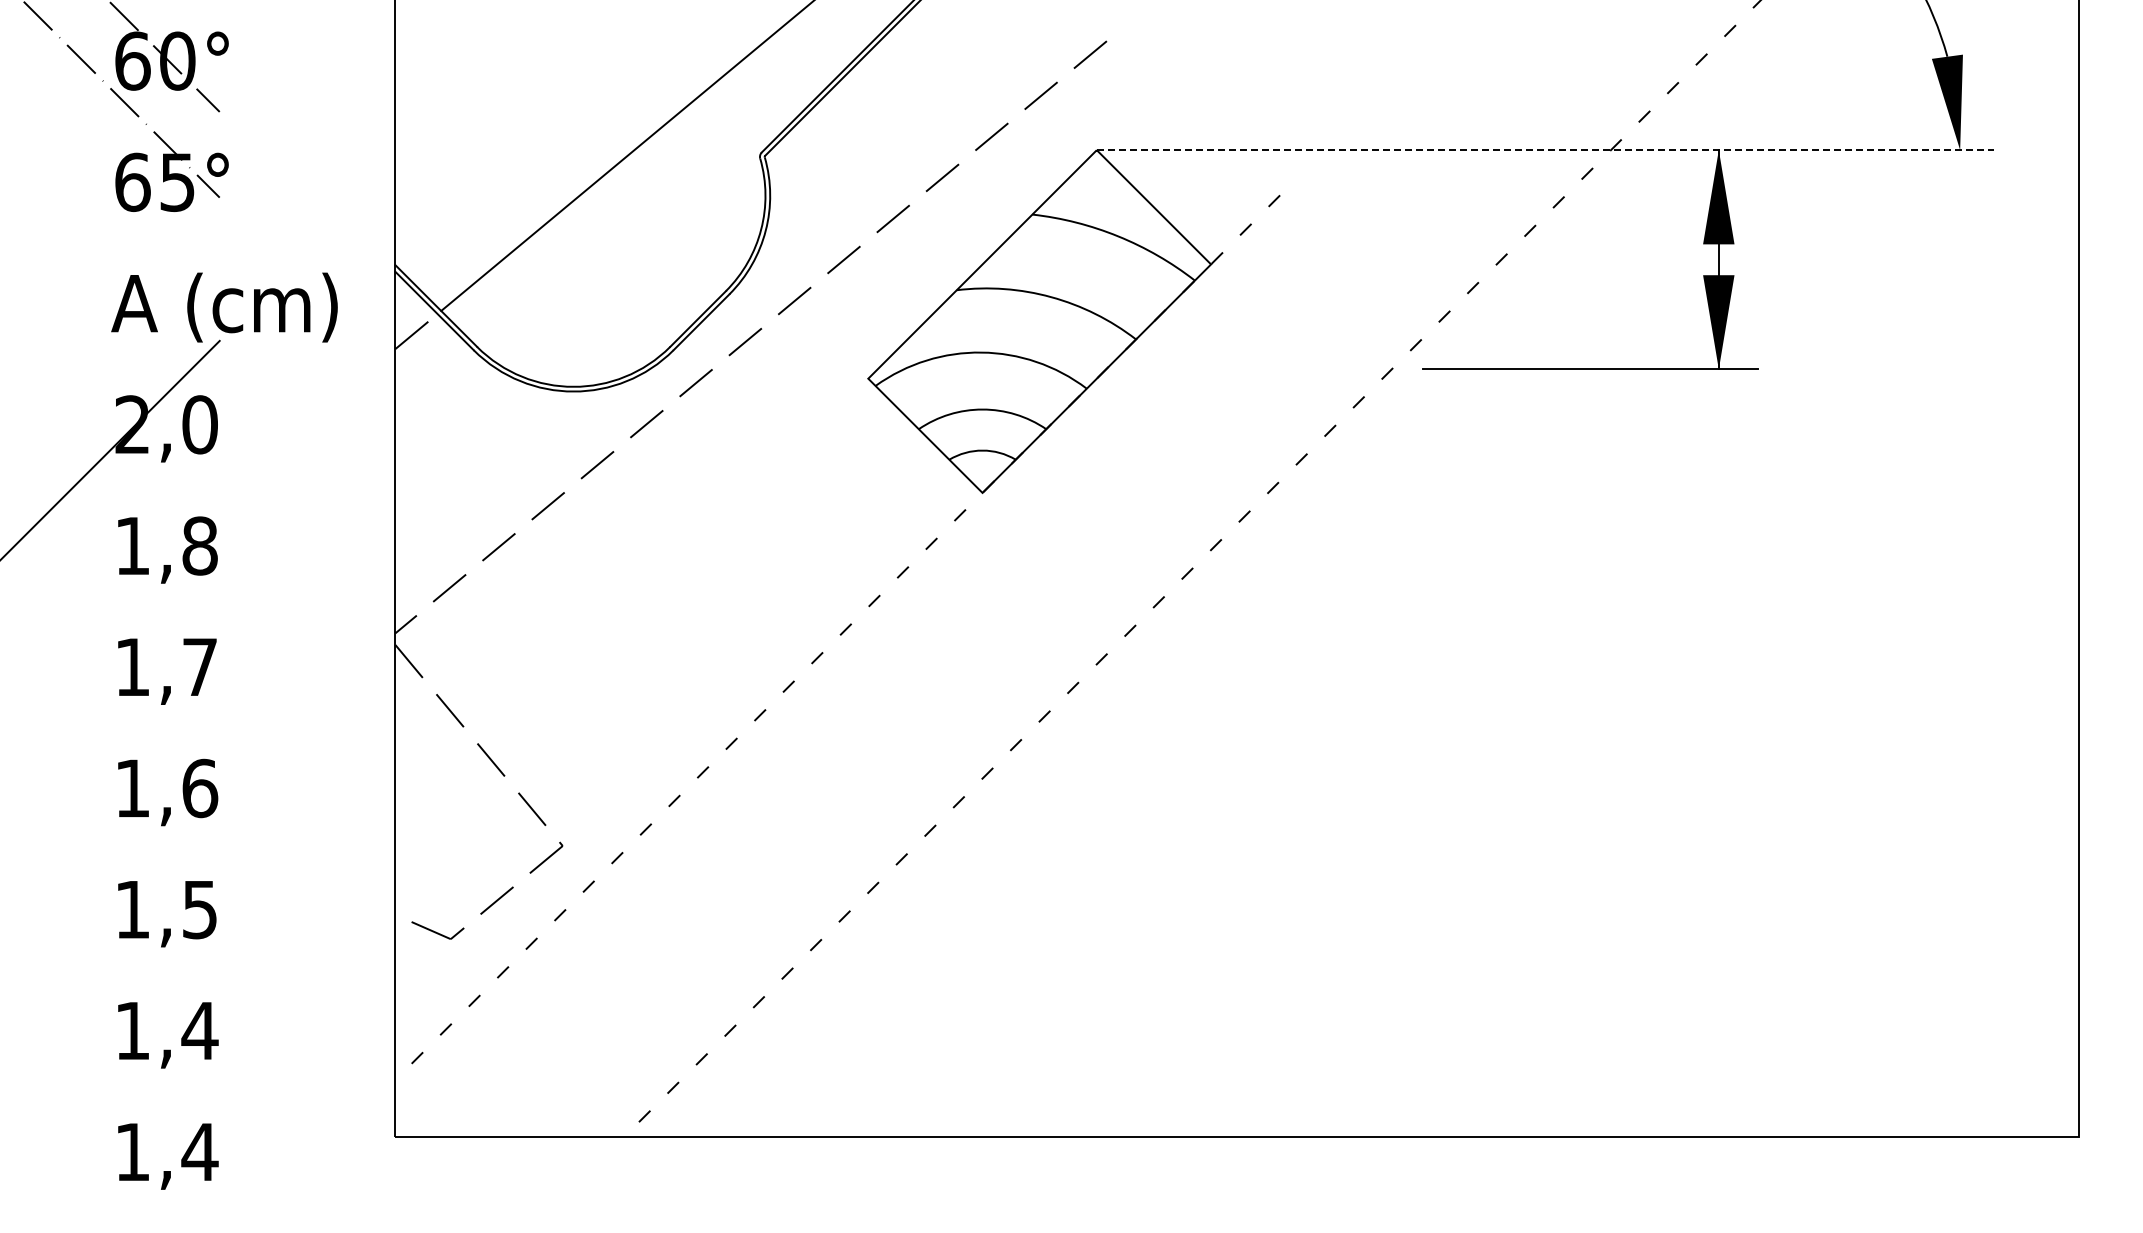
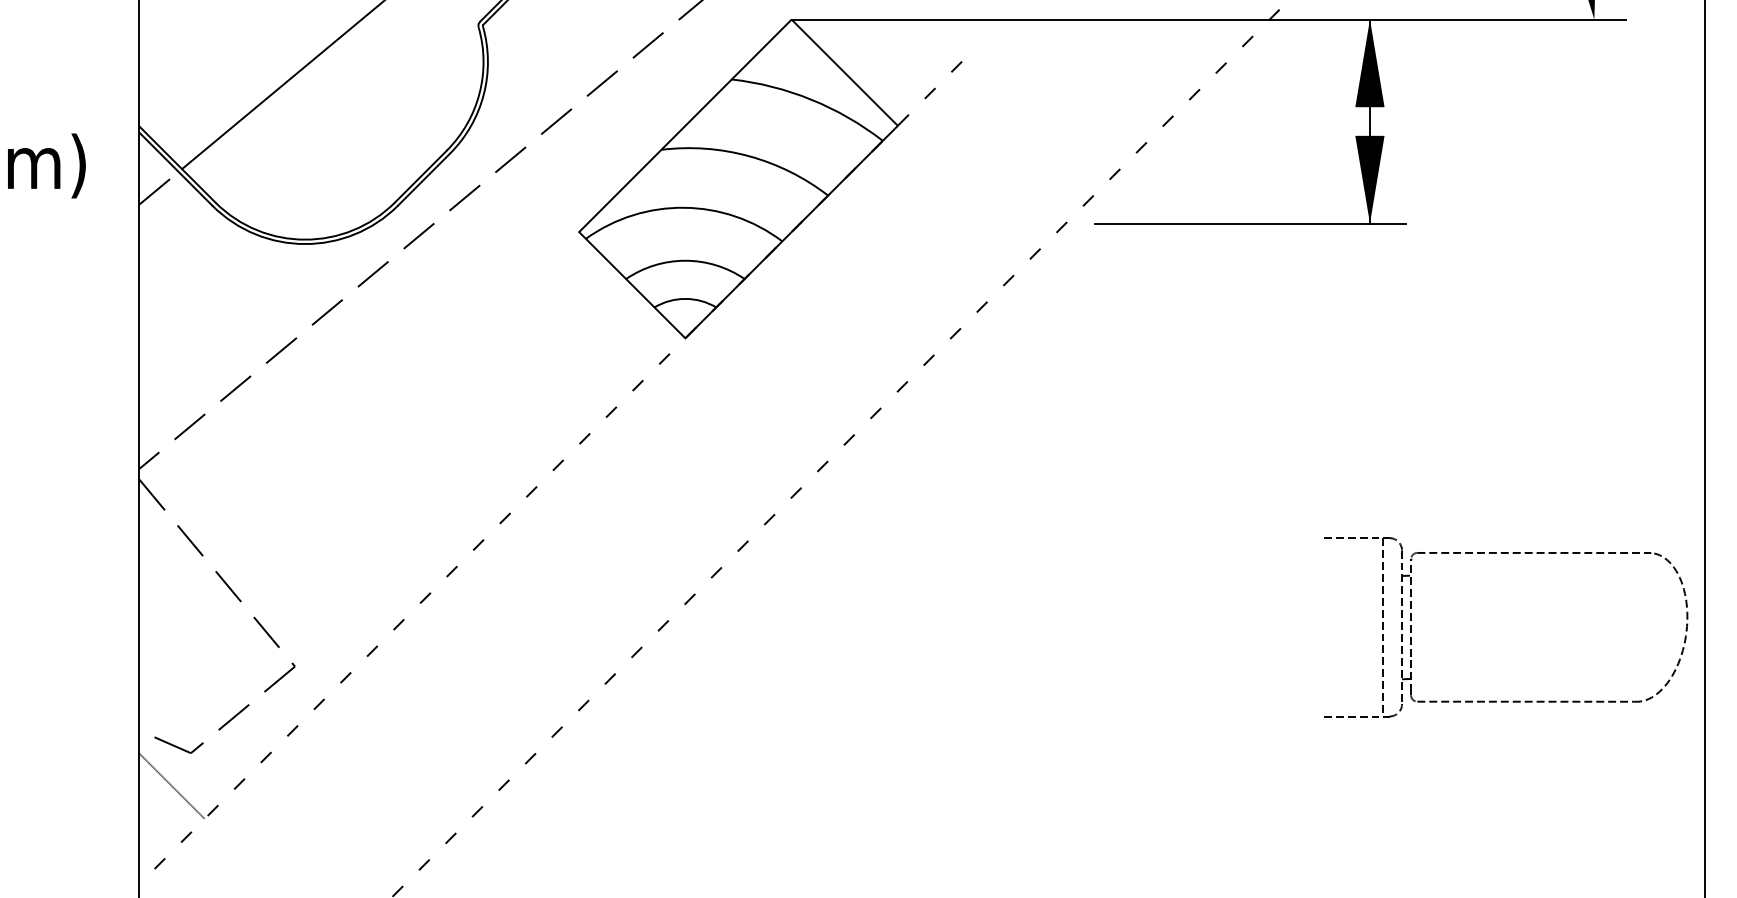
line: (1545, 150) -> (1208, 19), dashed -> solid
part: (1865, 724) -> (1506, 553), added
line: (430, 974) -> (172, 786), added

